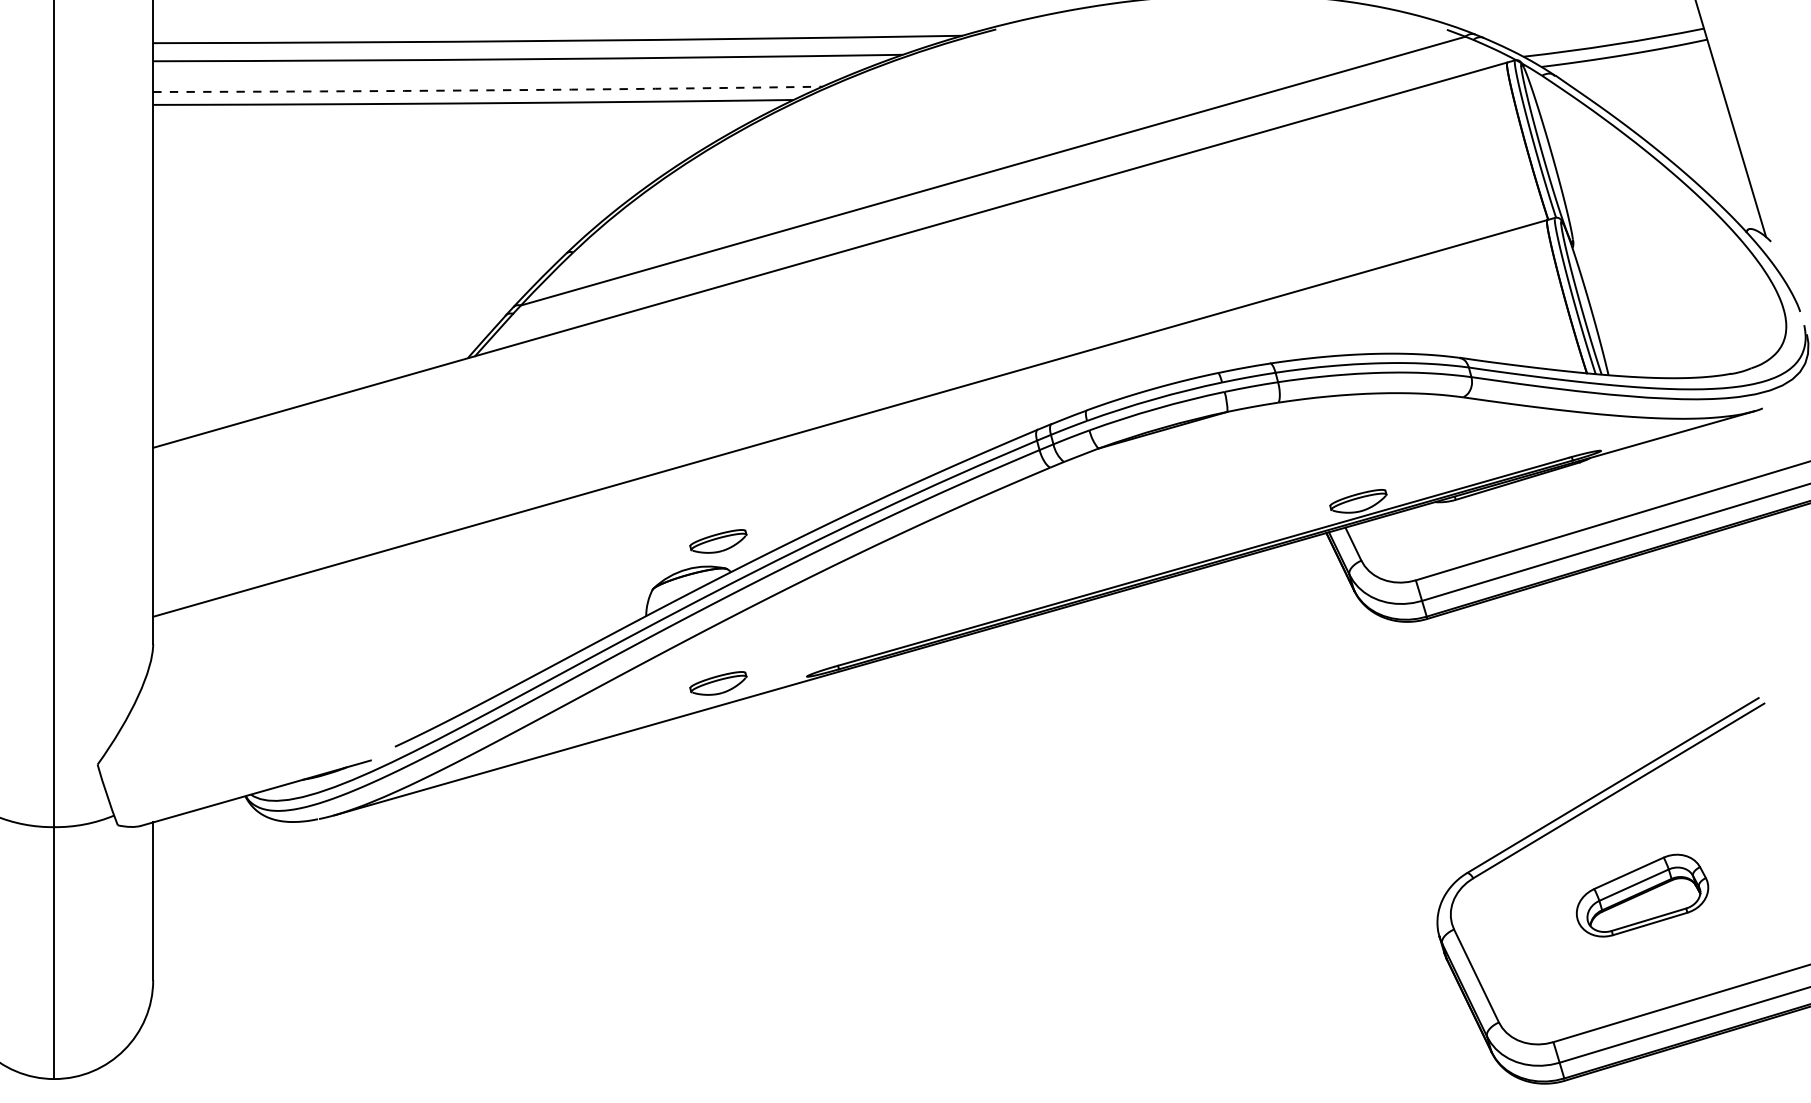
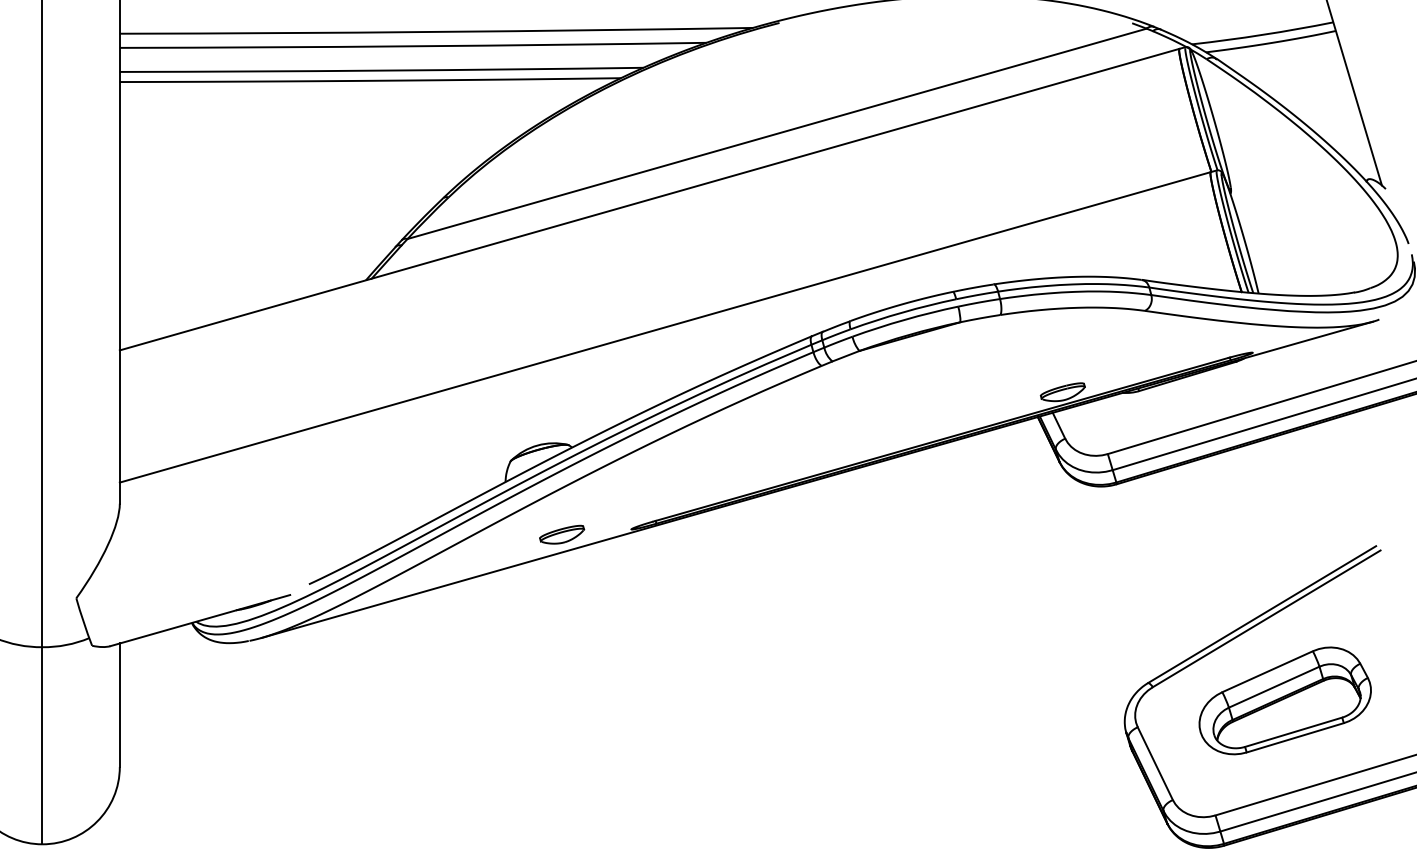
arc: (487, 90) -> (381, 70), dashed -> solid
part: (718, 541) -> (562, 423), removed
part: (1642, 895) -> (1285, 700), size x1.67

